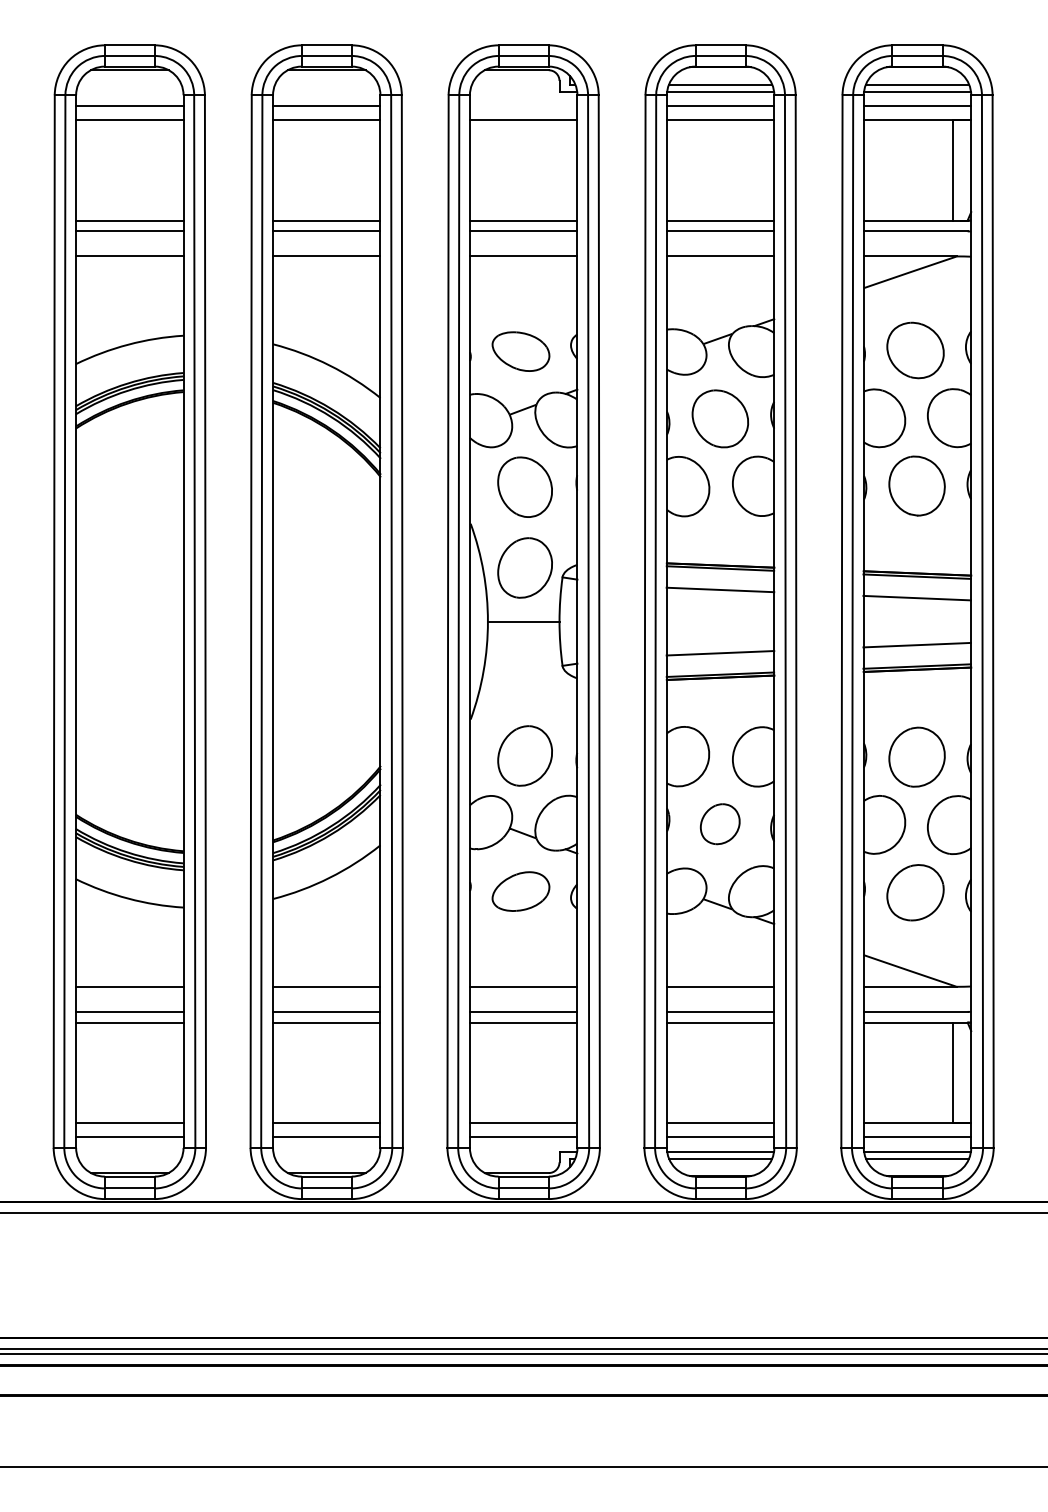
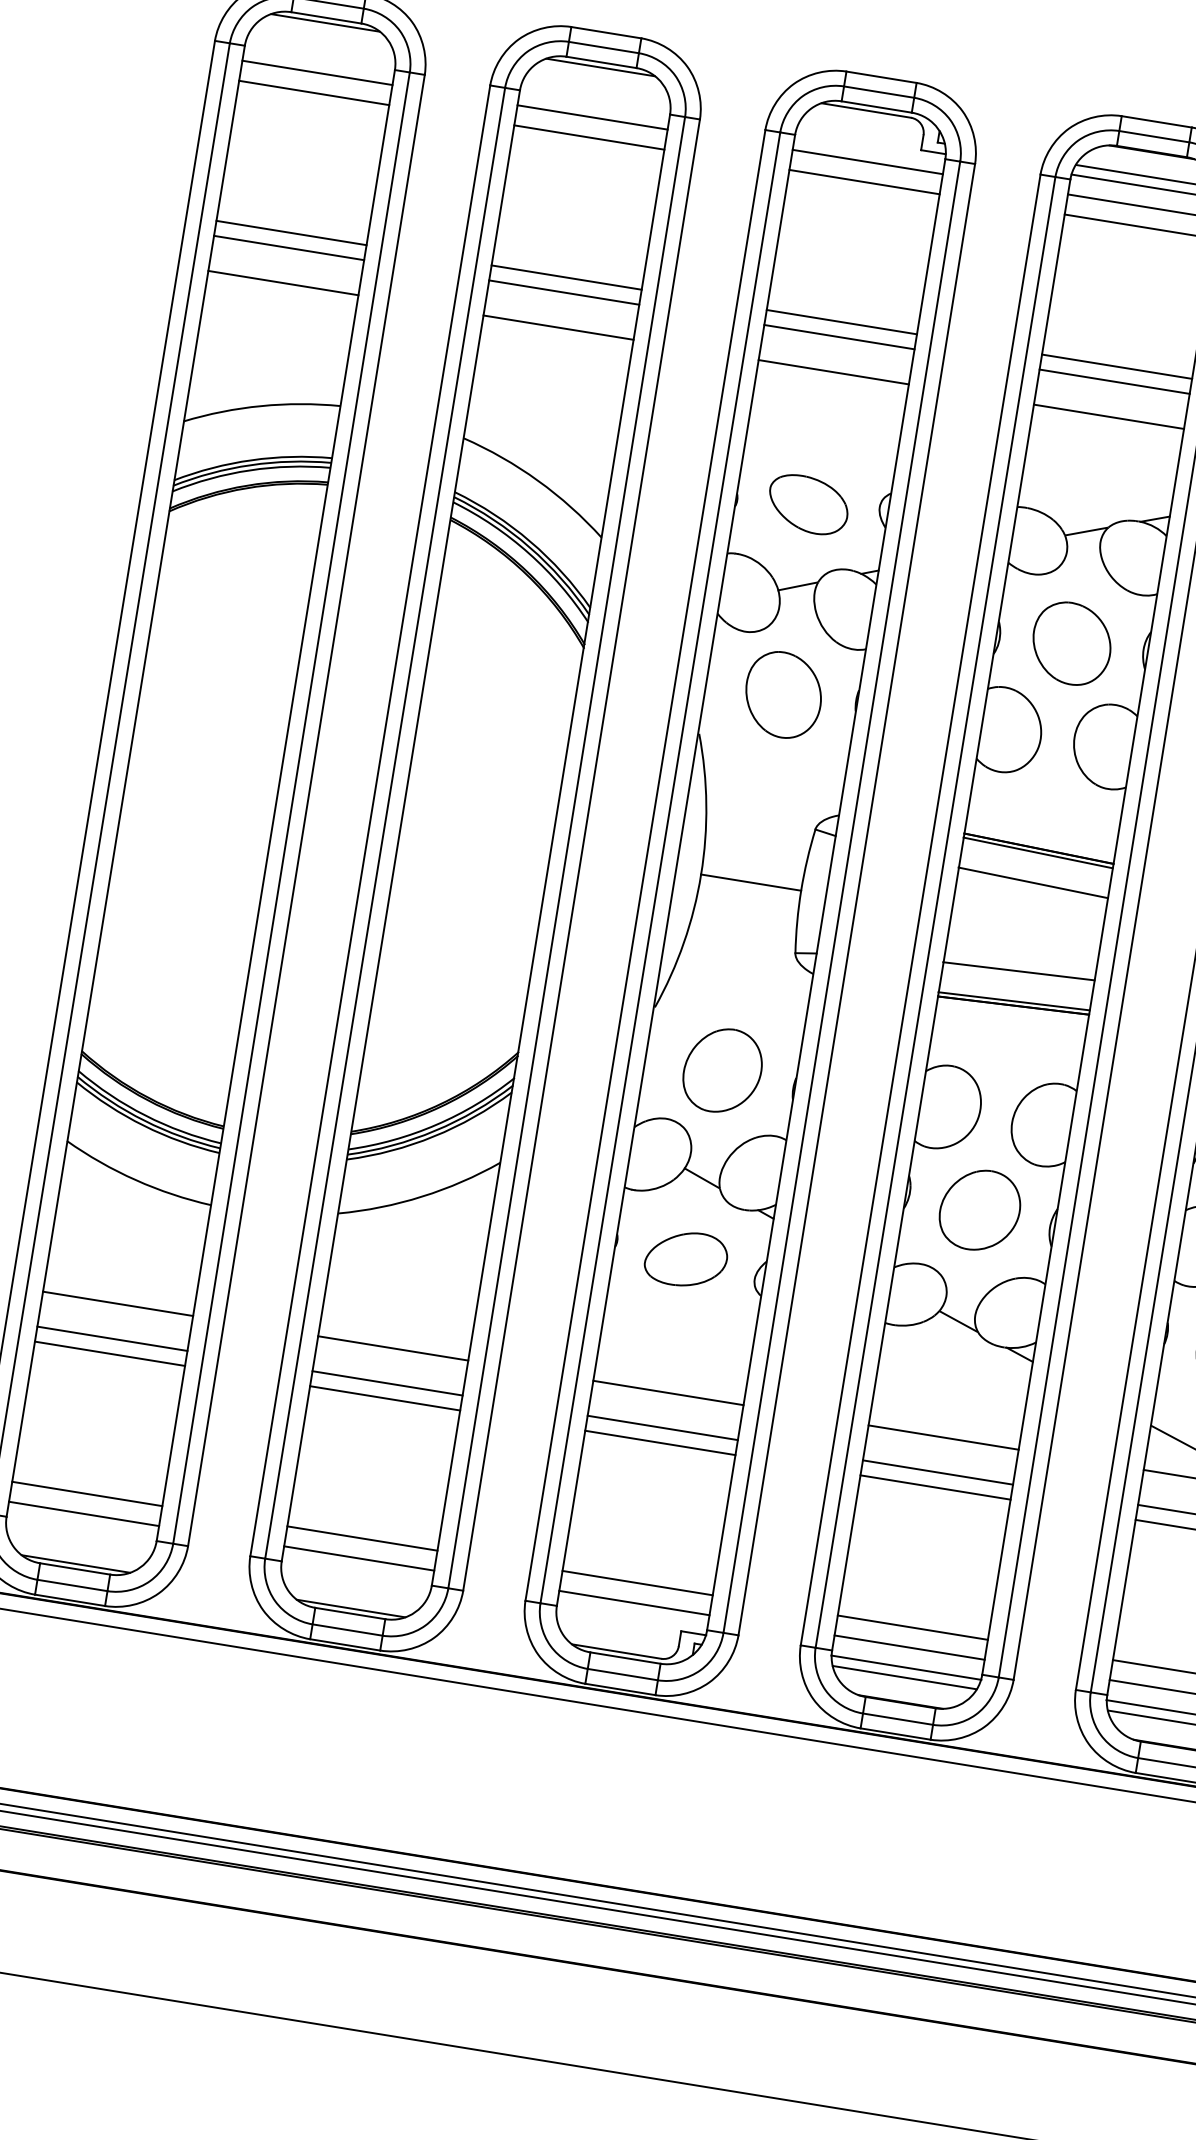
line: (523, 106) -> (867, 162), added
part: (524, 567) -> (764, 807), removed
part: (719, 823) -> (979, 1208), size x1.43

